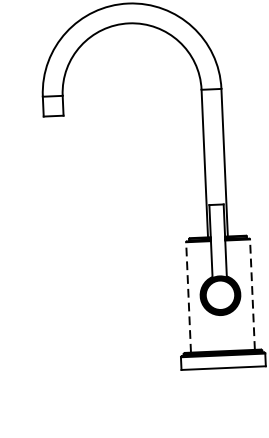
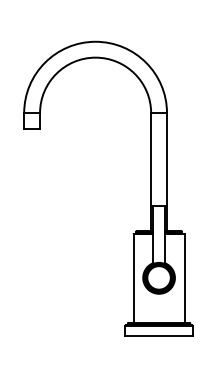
line: (252, 294) -> (184, 278), dashed -> solid
line: (188, 297) -> (133, 278), dashed -> solid

